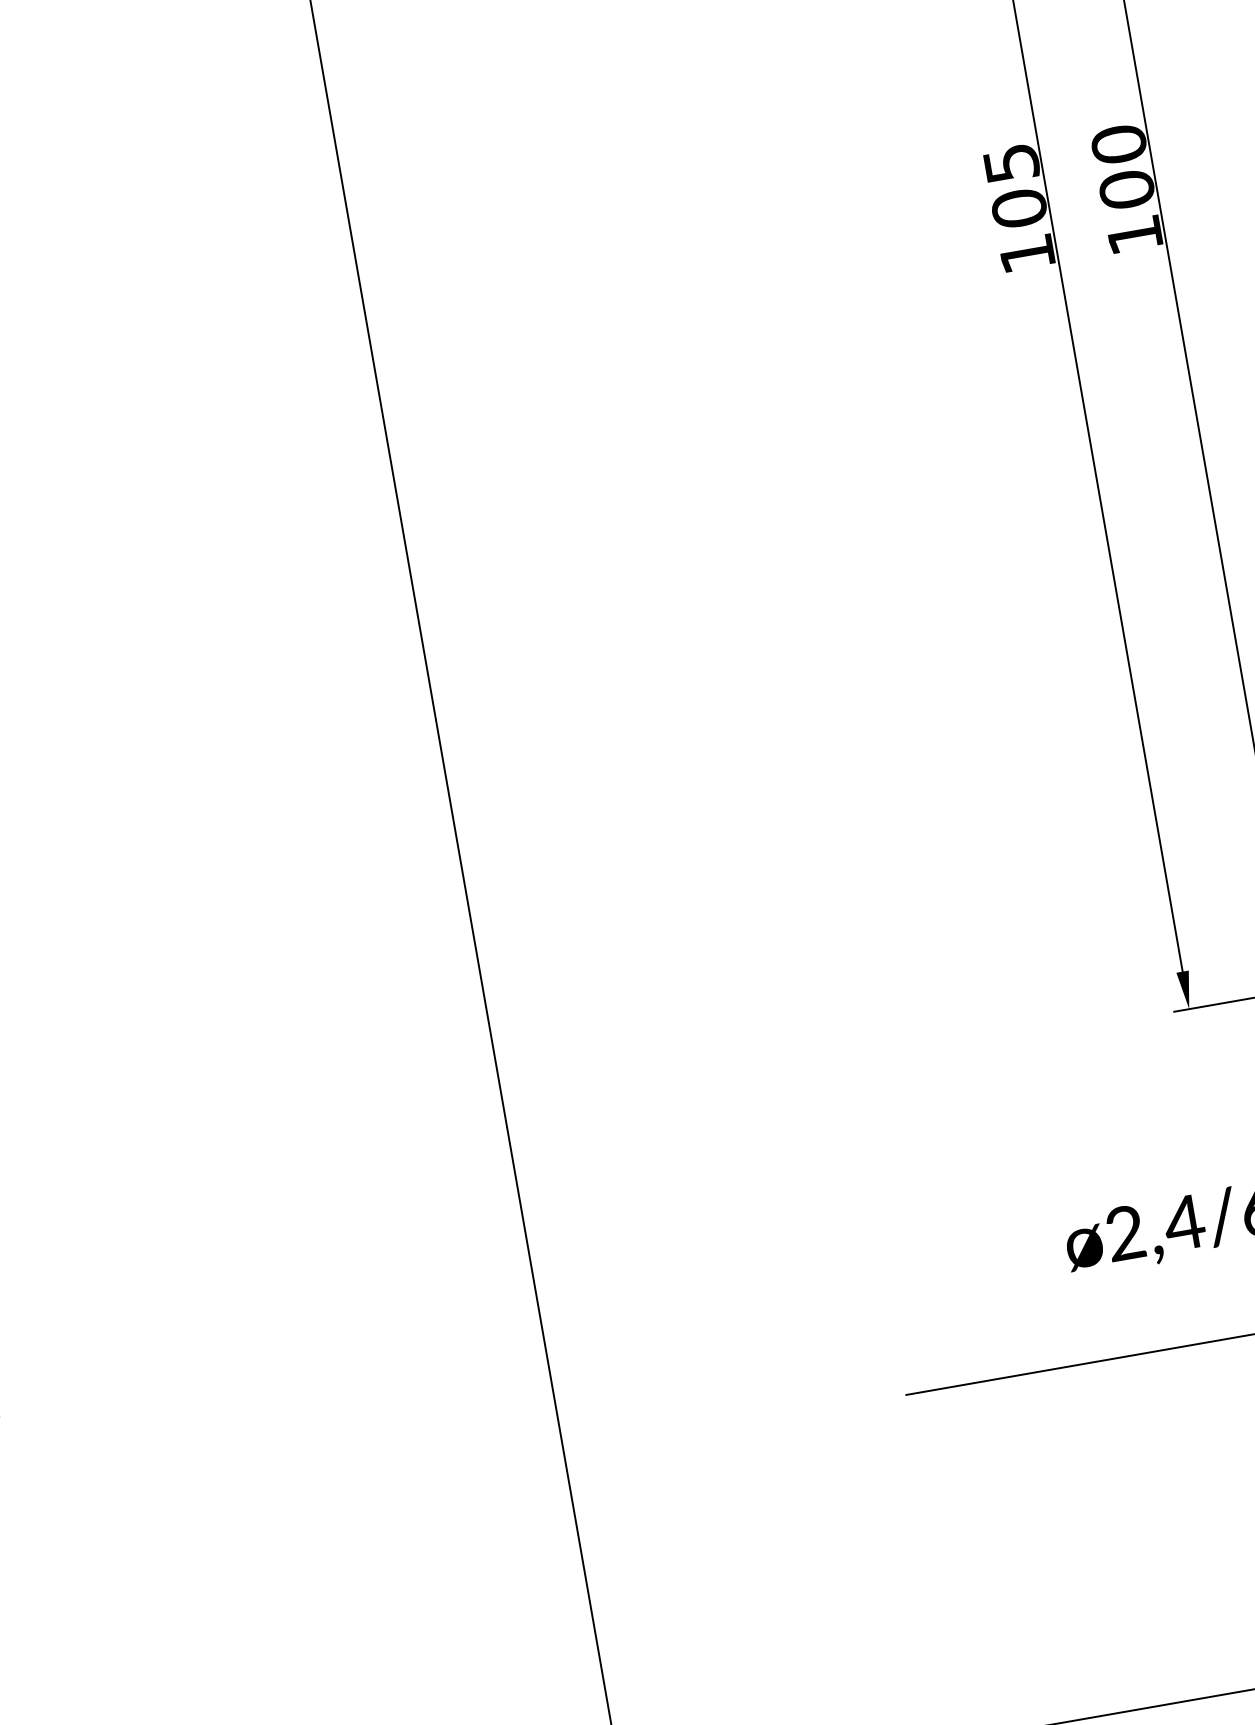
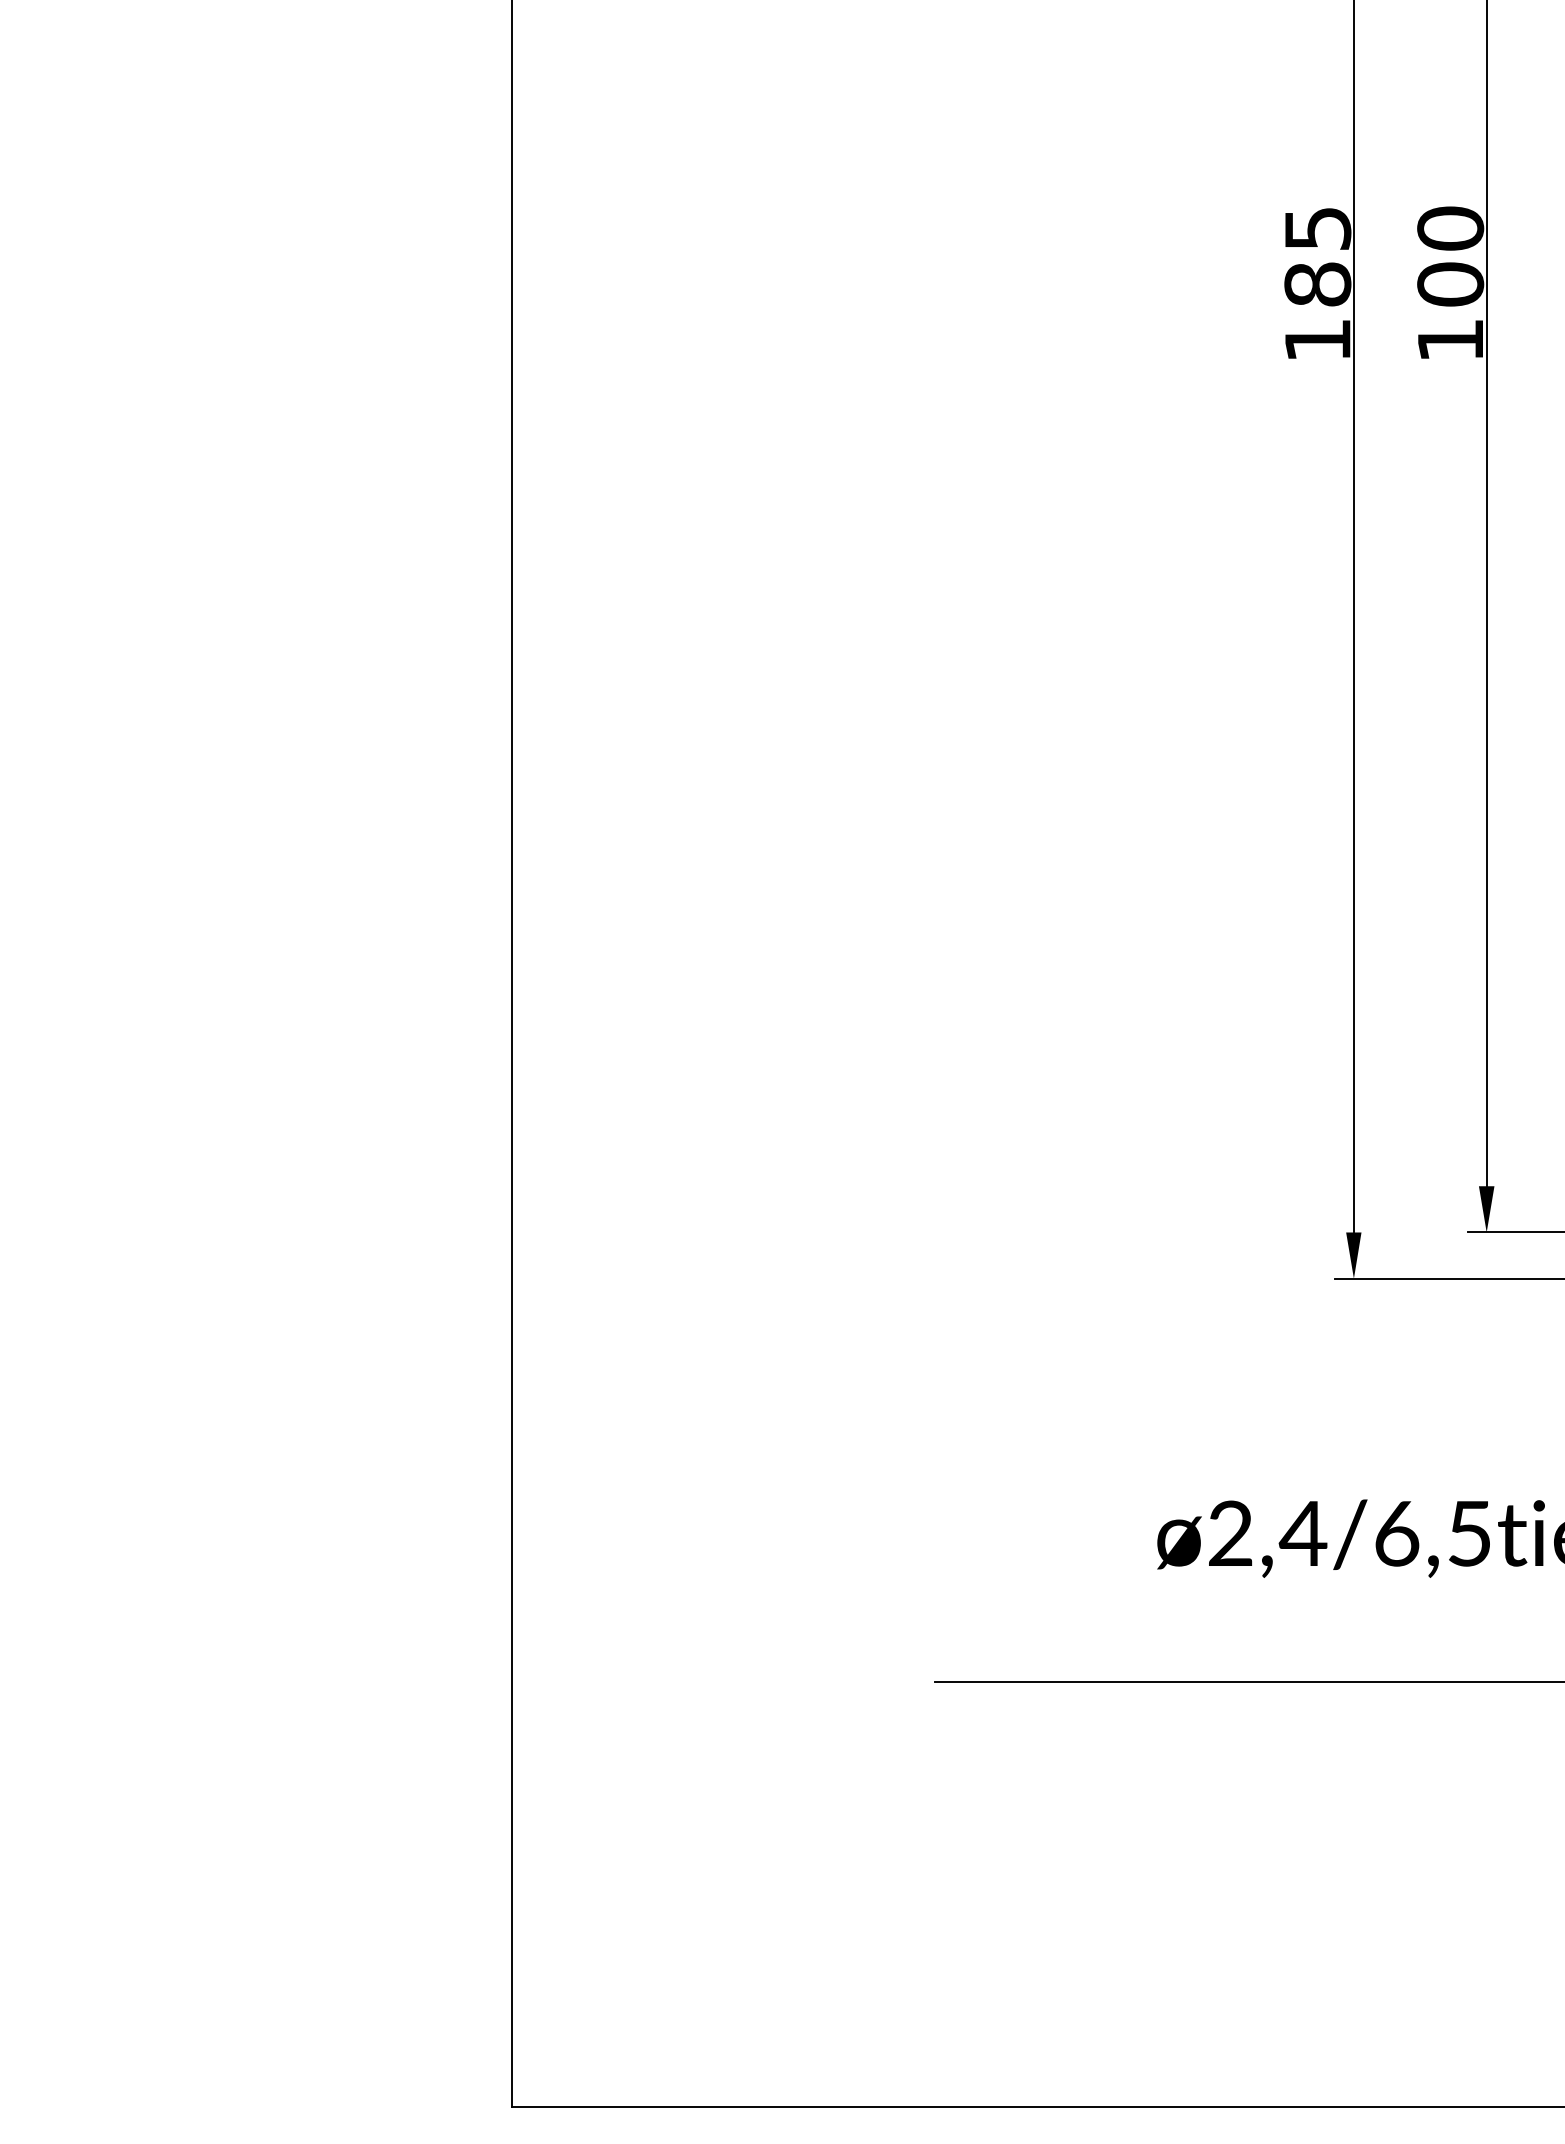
text: (1019, 208) -> (1317, 284), 105 -> 185

